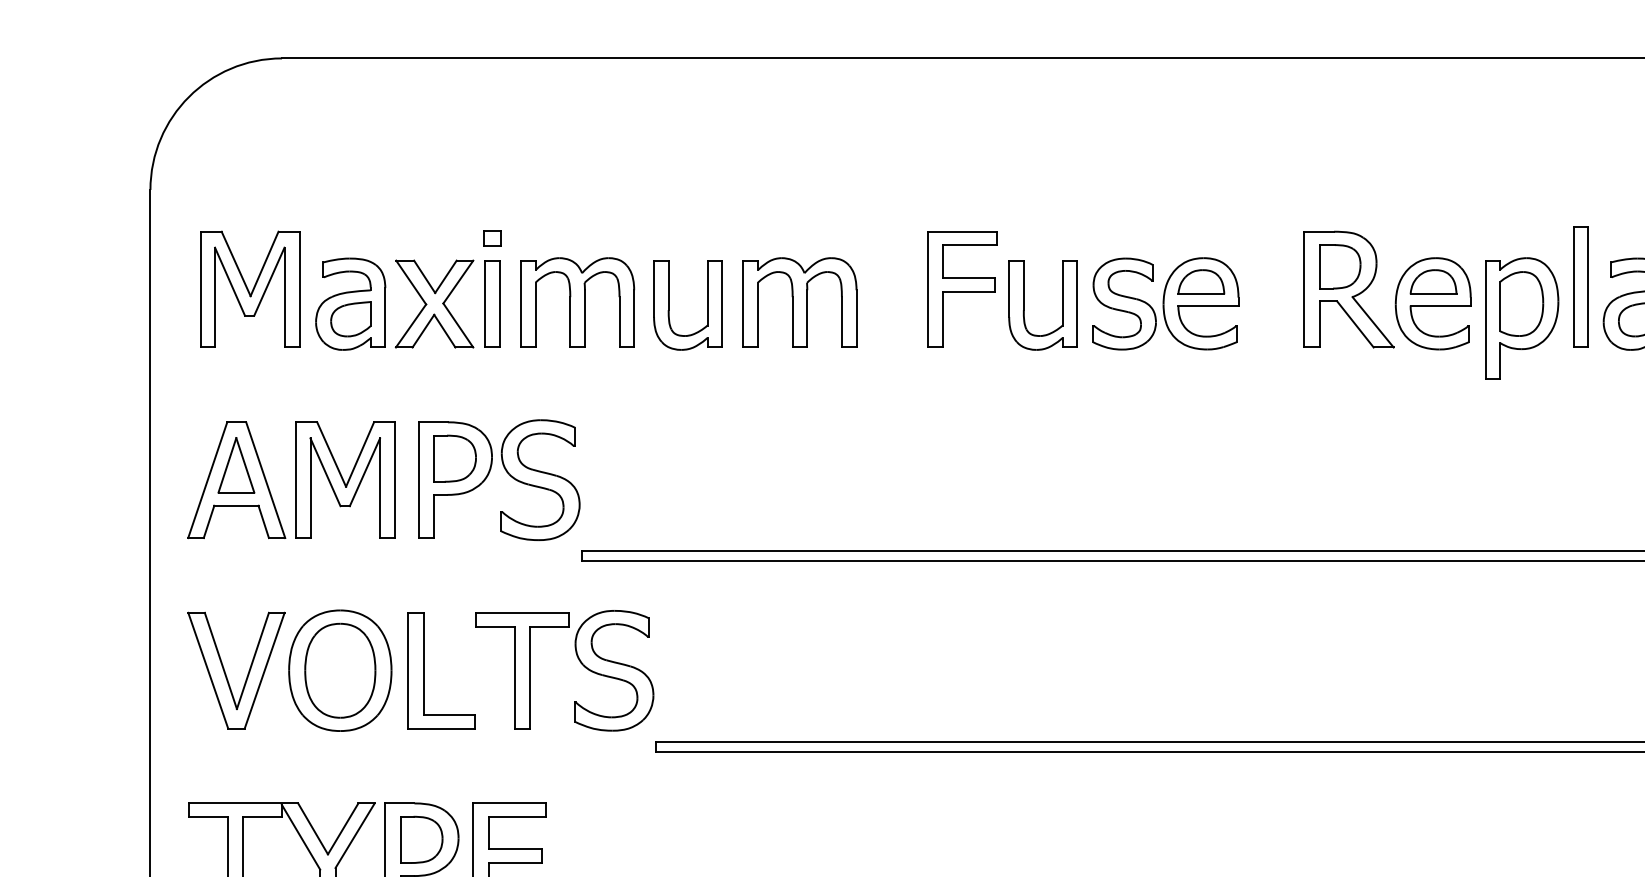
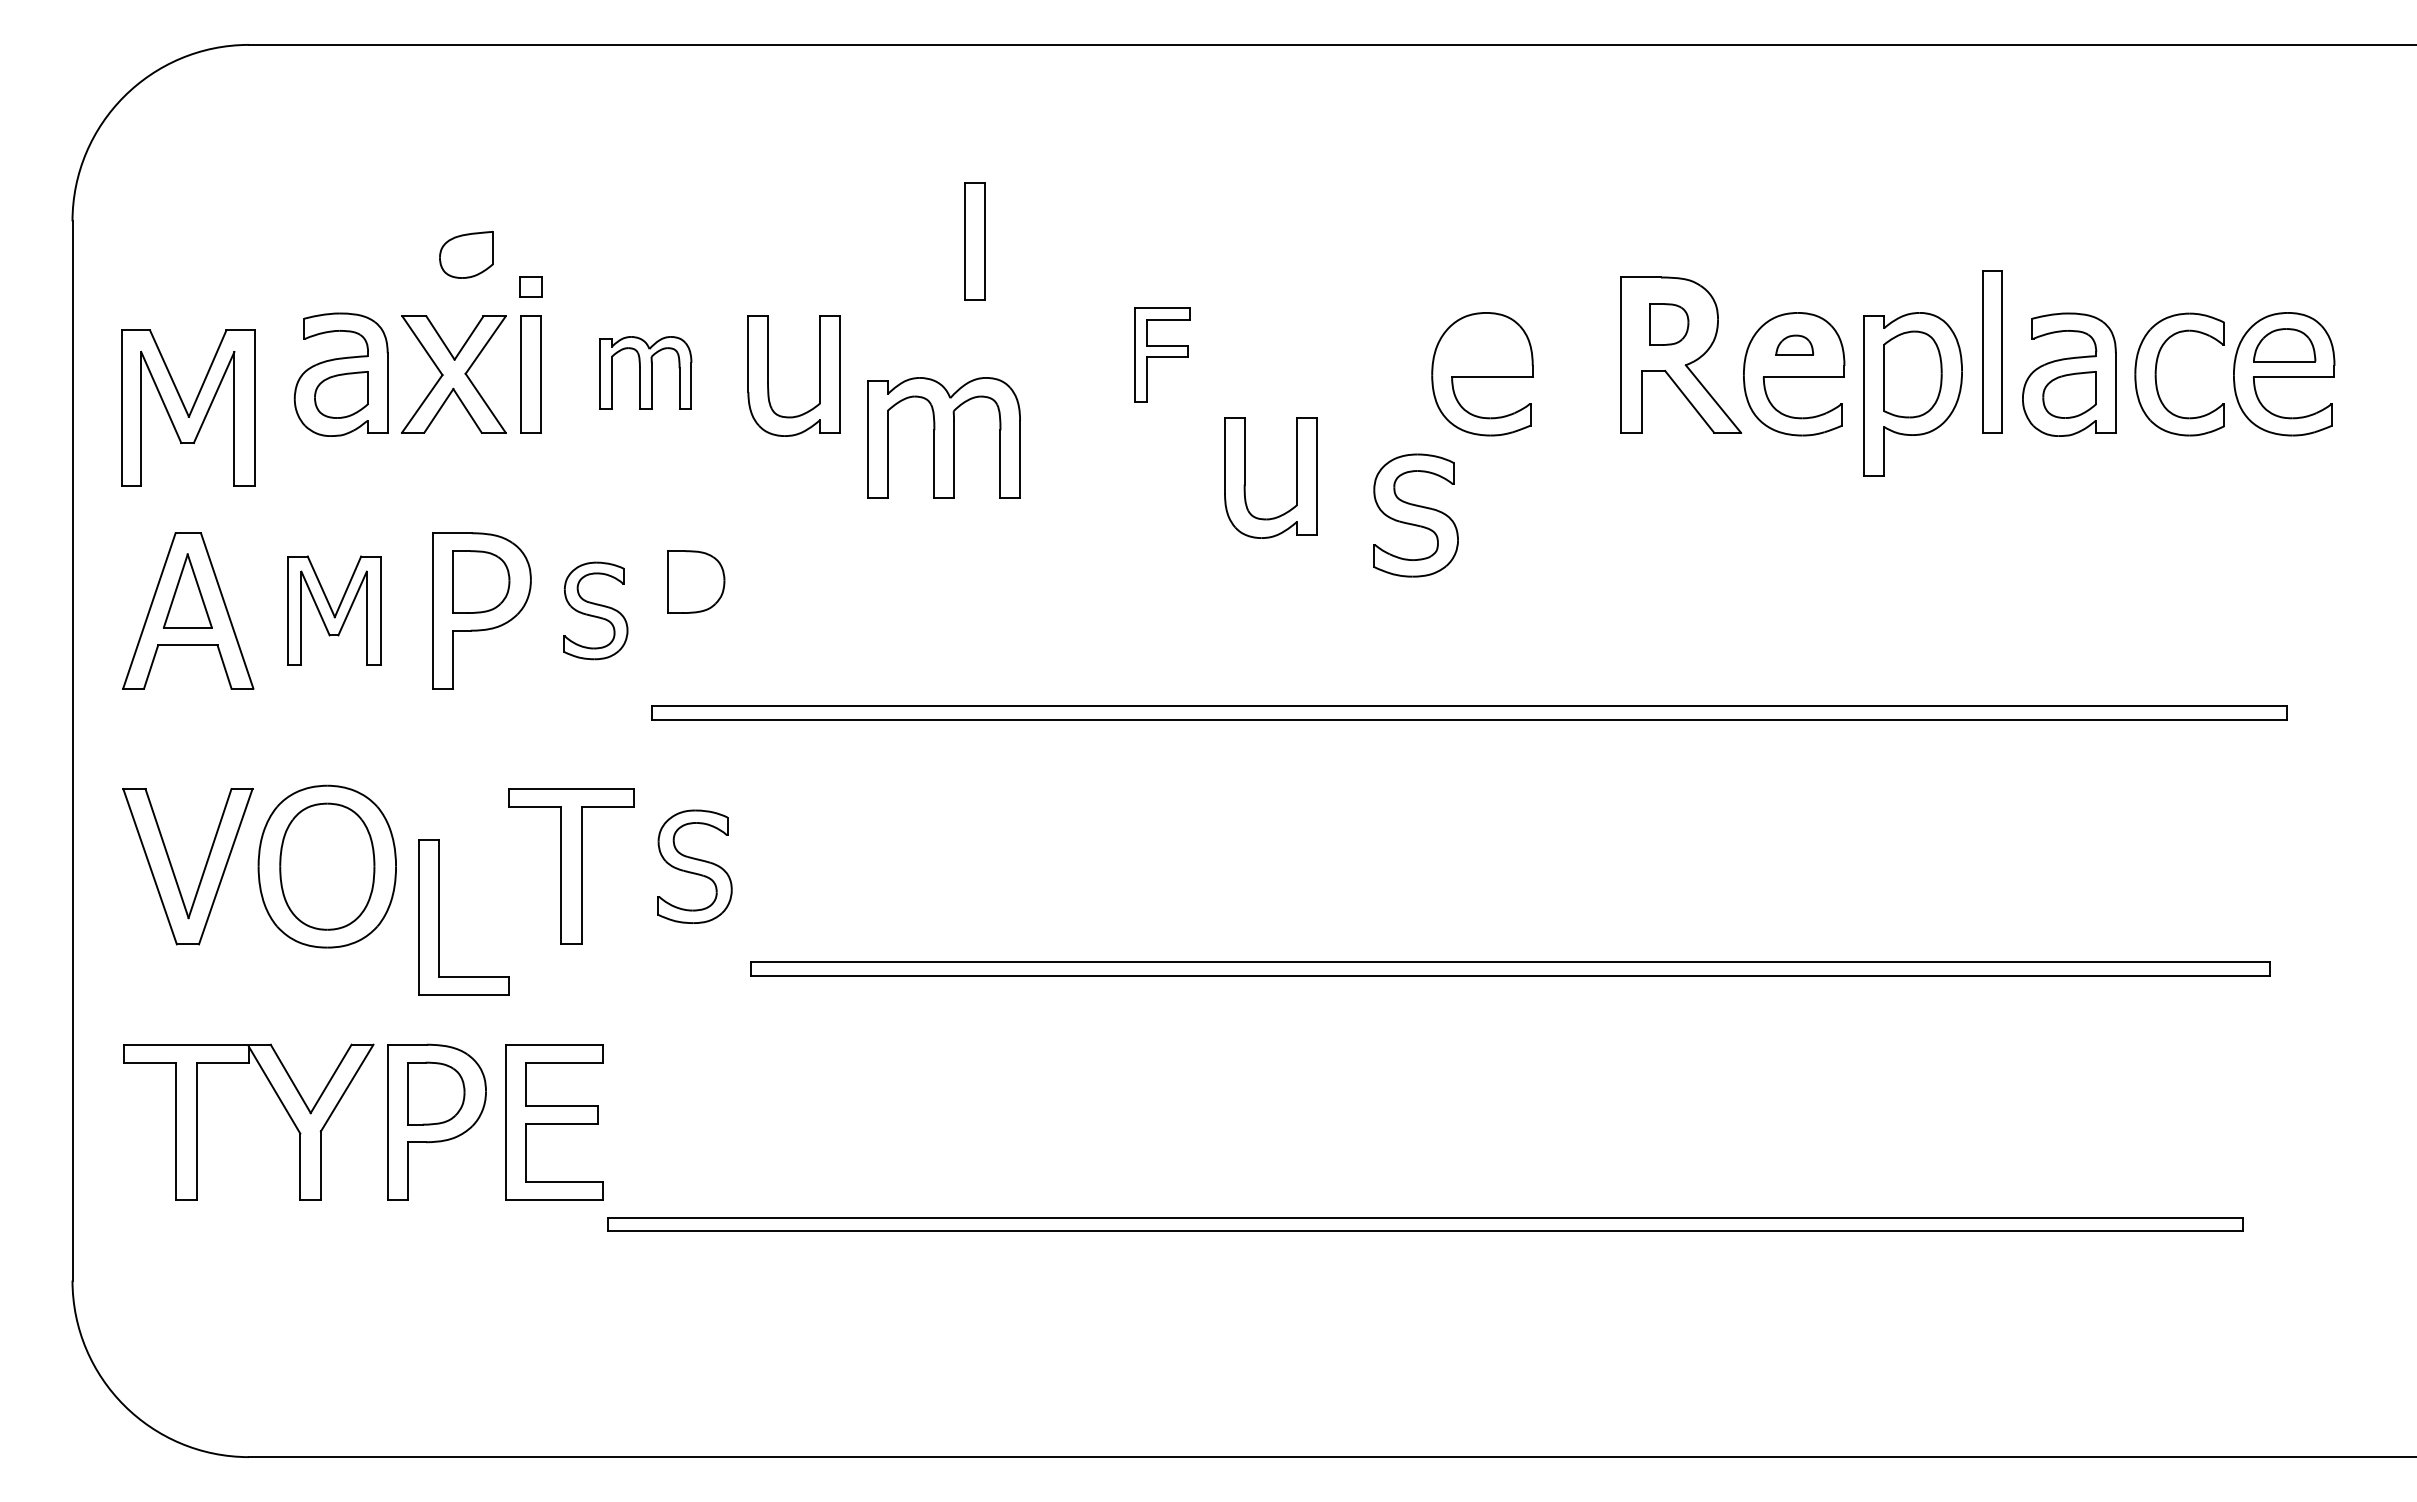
part: (822, 204) -> (974, 241), added
part: (444, 214) -> (466, 254), added
part: (1340, 266) -> (1669, 324), size x0.7
part: (1201, 282) -> (1482, 345), removed
part: (1433, 282) -> (1794, 345), size x0.6
part: (250, 289) -> (188, 407), moved
part: (962, 289) -> (1162, 354), size x0.6
part: (577, 302) -> (645, 372), size x0.6
part: (799, 302) -> (943, 437), moved
part: (1024, 304) -> (1245, 477), moved
part: (1124, 304) -> (1415, 515), moved
part: (615, 458) -> (696, 581), added
part: (345, 479) -> (334, 610), size x0.7
part: (540, 479) -> (595, 610), size x0.6
part: (423, 670) -> (439, 917), moved
part: (613, 670) -> (694, 866), size x0.7

